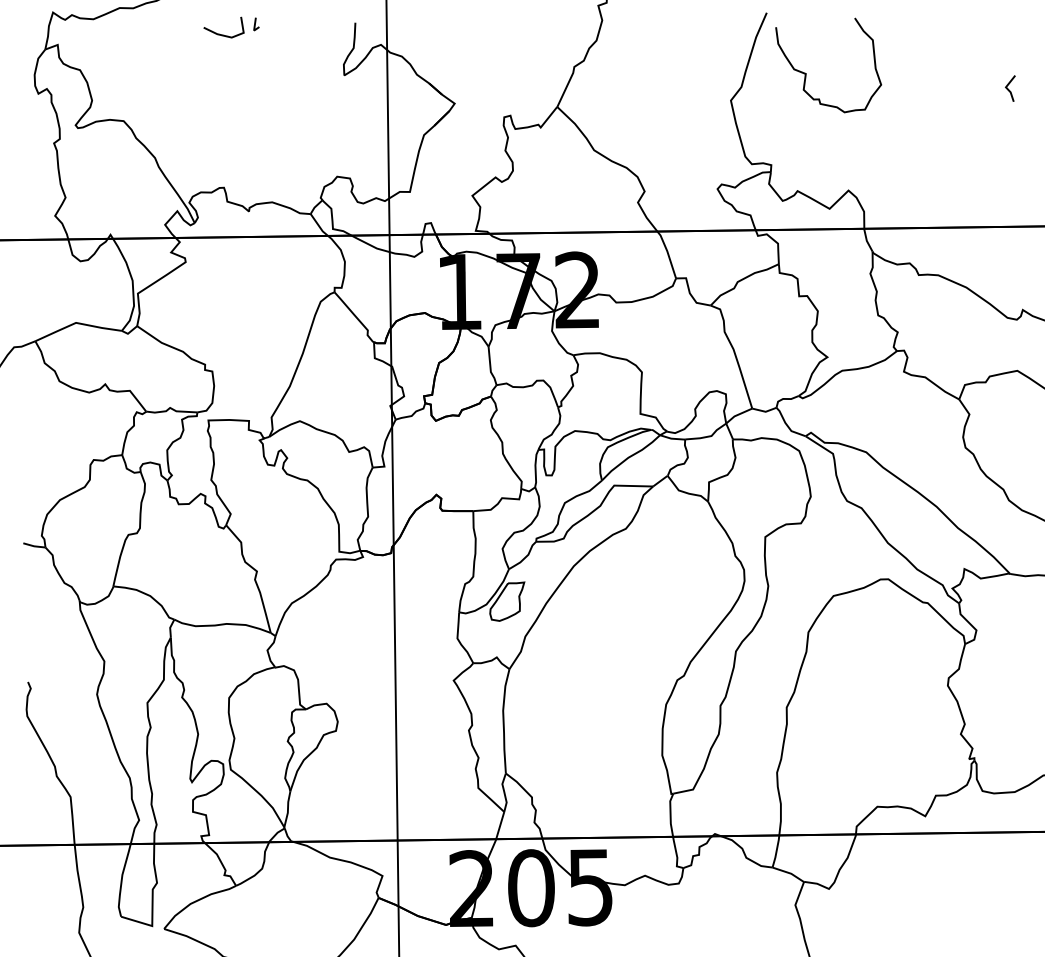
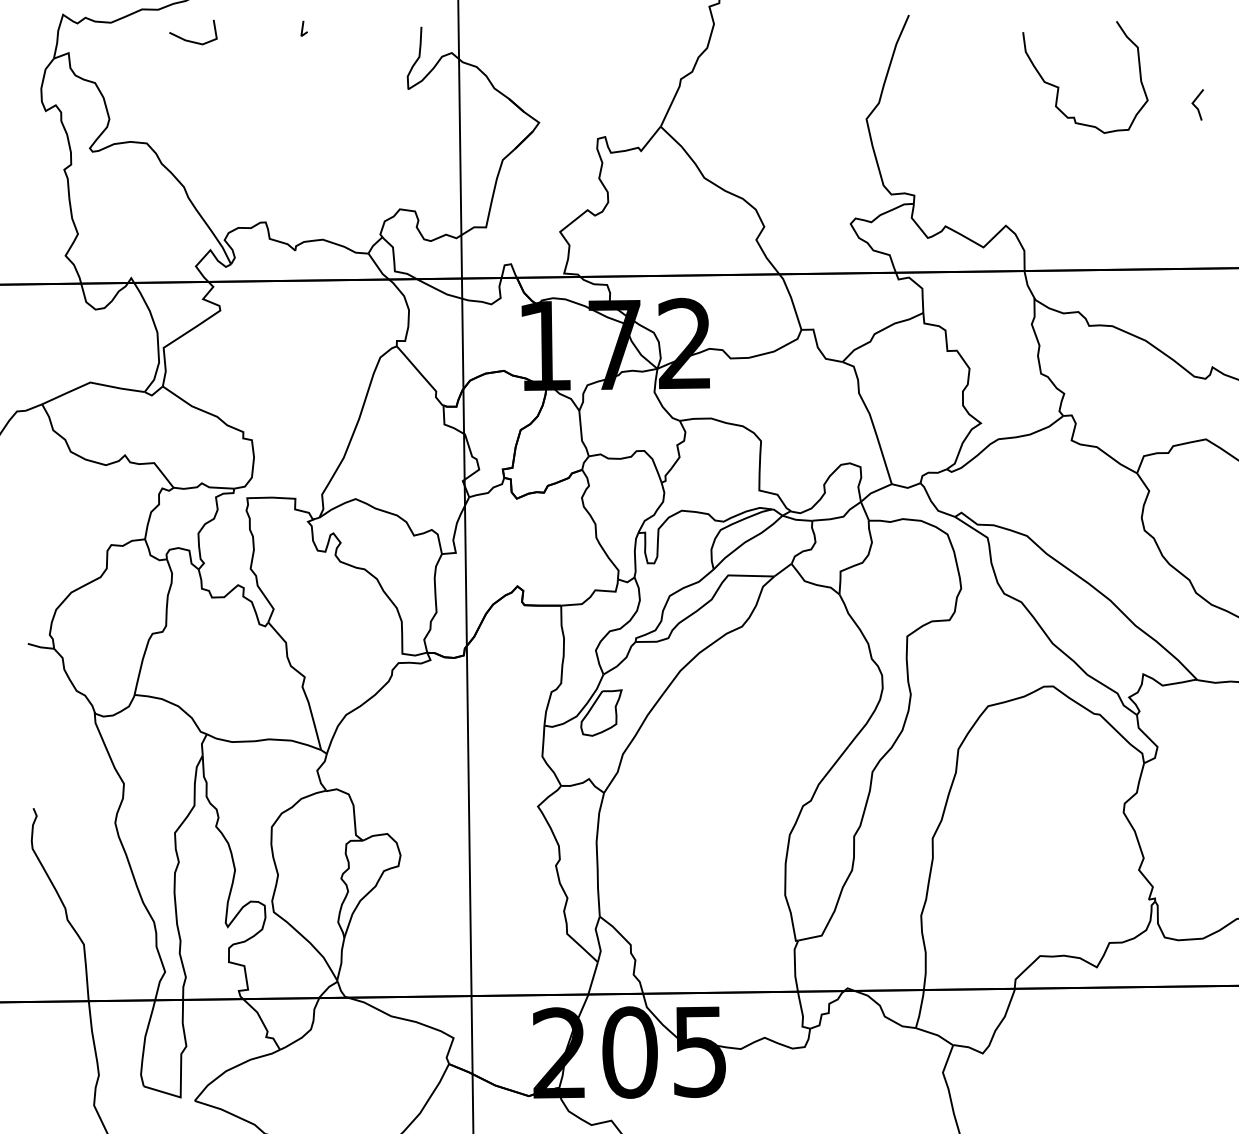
line: (223, 34) -> (192, 40), moved
curve: (806, 73) -> (1059, 86), moved

